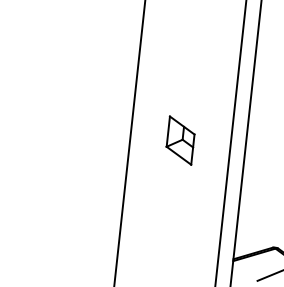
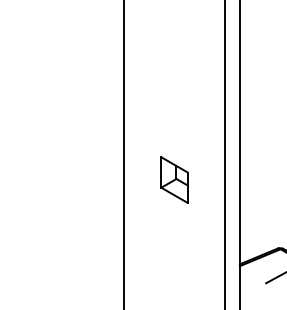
part: (180, 140) -> (174, 179), moved

